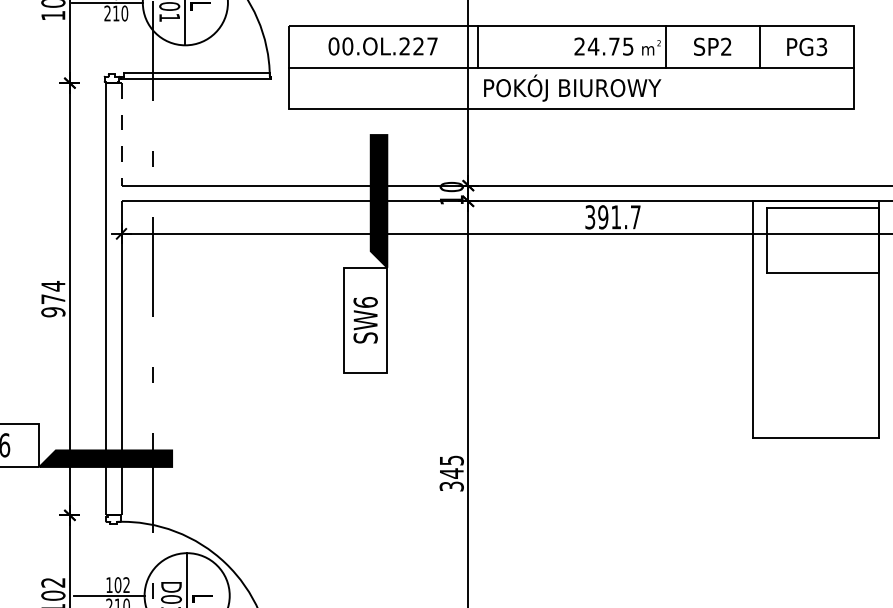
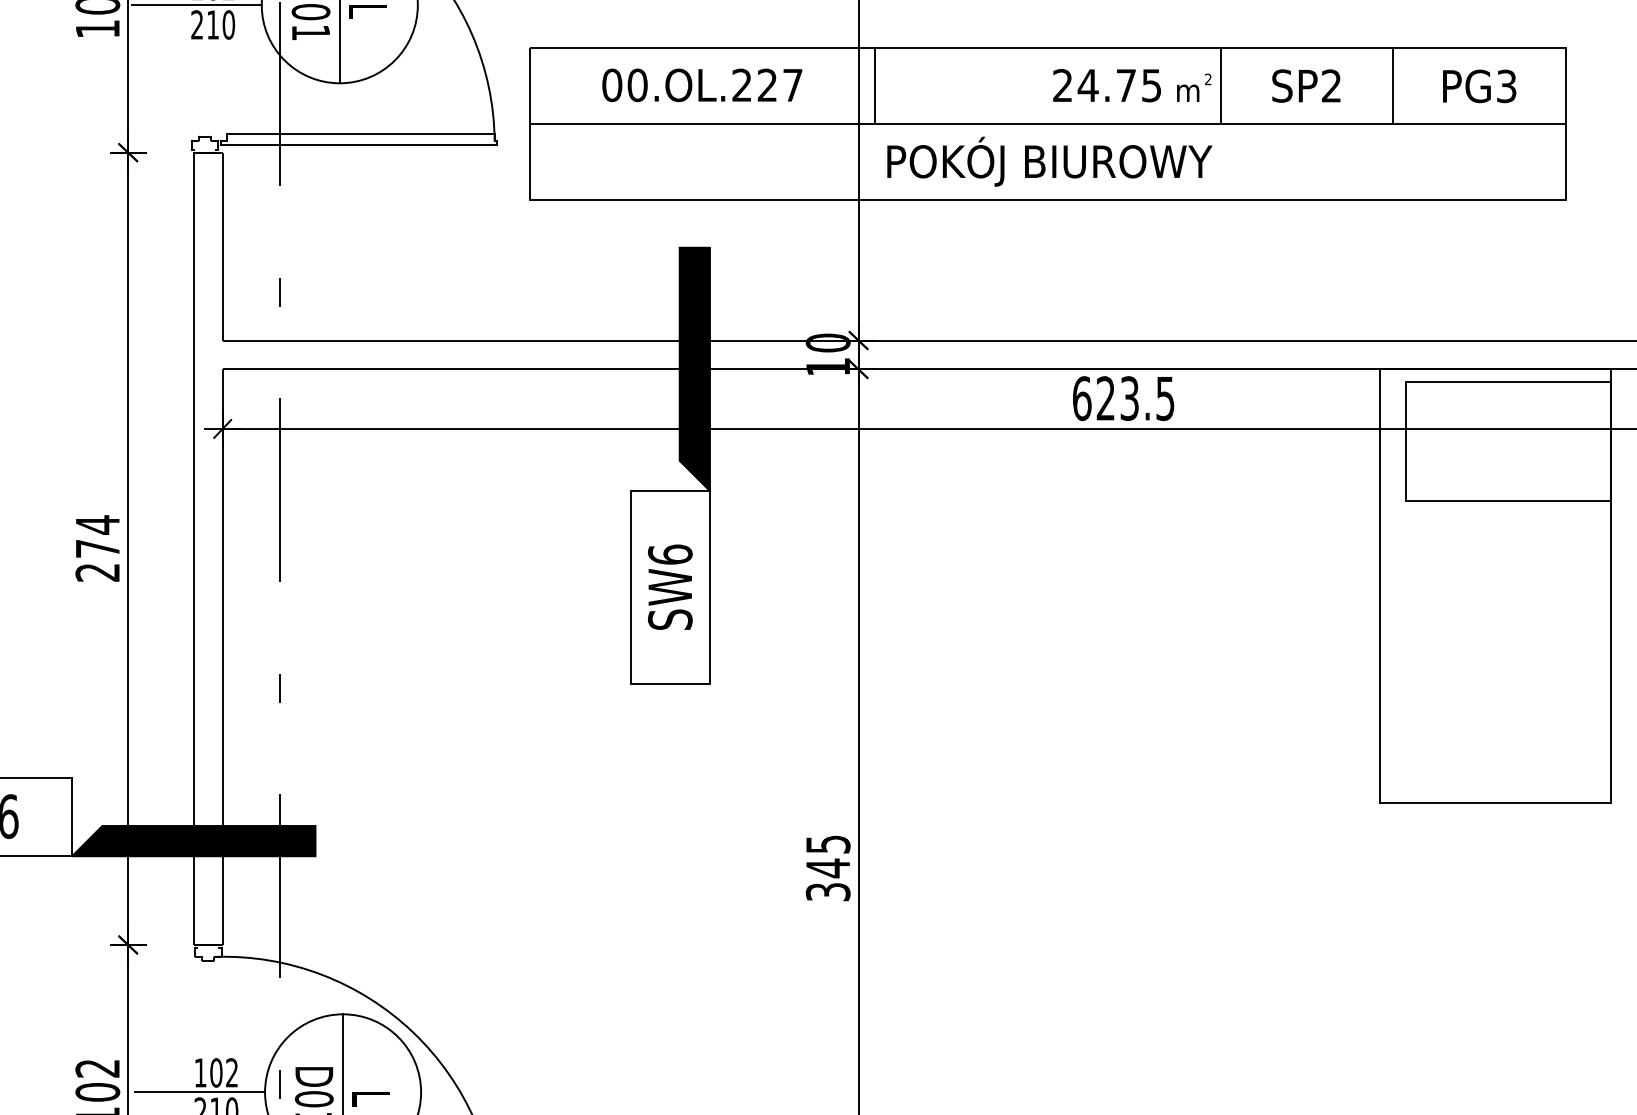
line: (121, 134) -> (222, 246), dashed -> solid
text: (612, 217) -> (1122, 398), 391.7 -> 623.5
text: (53, 312) -> (98, 573), 974 -> 274

